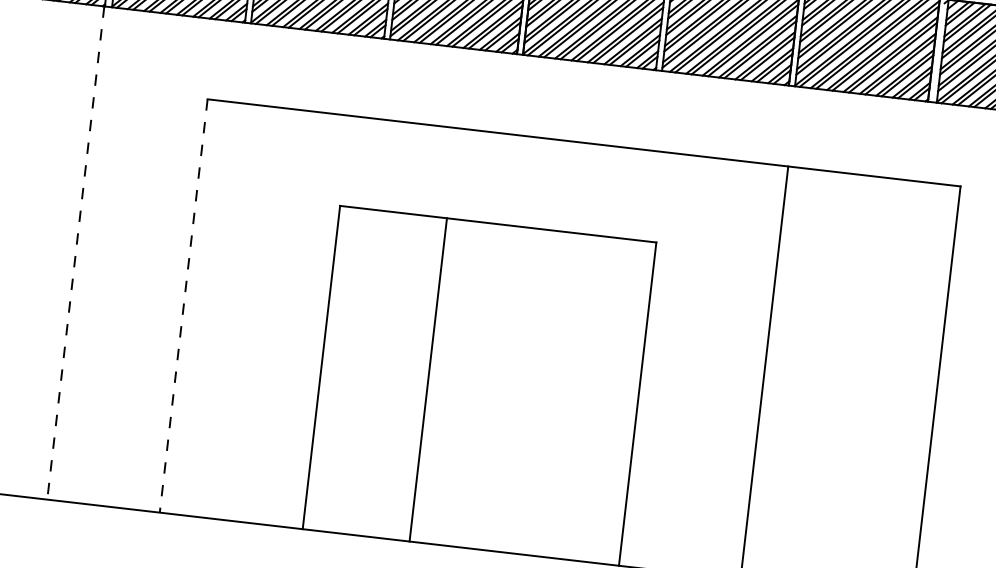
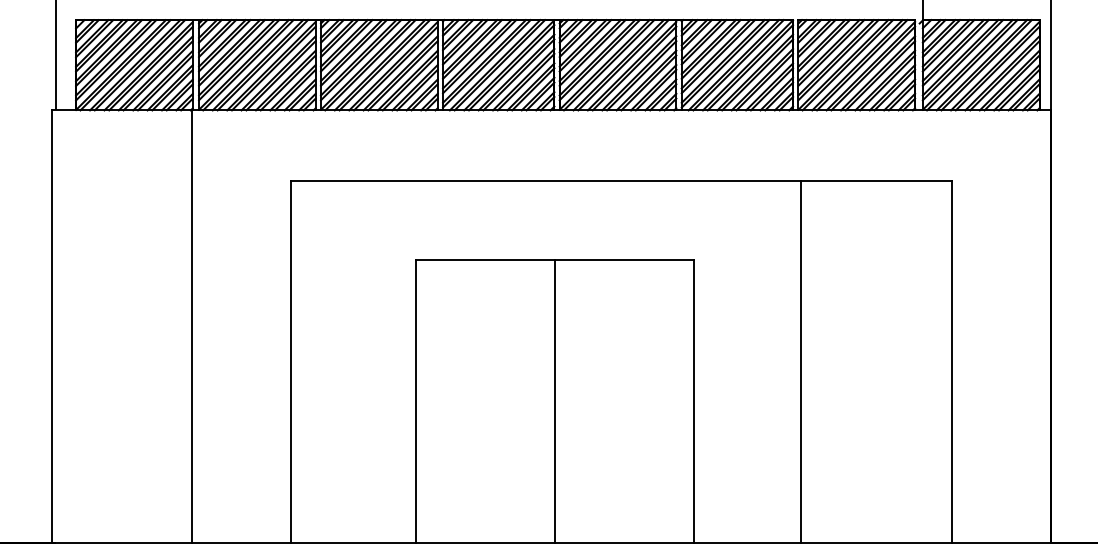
line: (76, 253) -> (192, 327), dashed -> solid
line: (184, 306) -> (291, 362), dashed -> solid
line: (428, 380) -> (555, 401), moved

